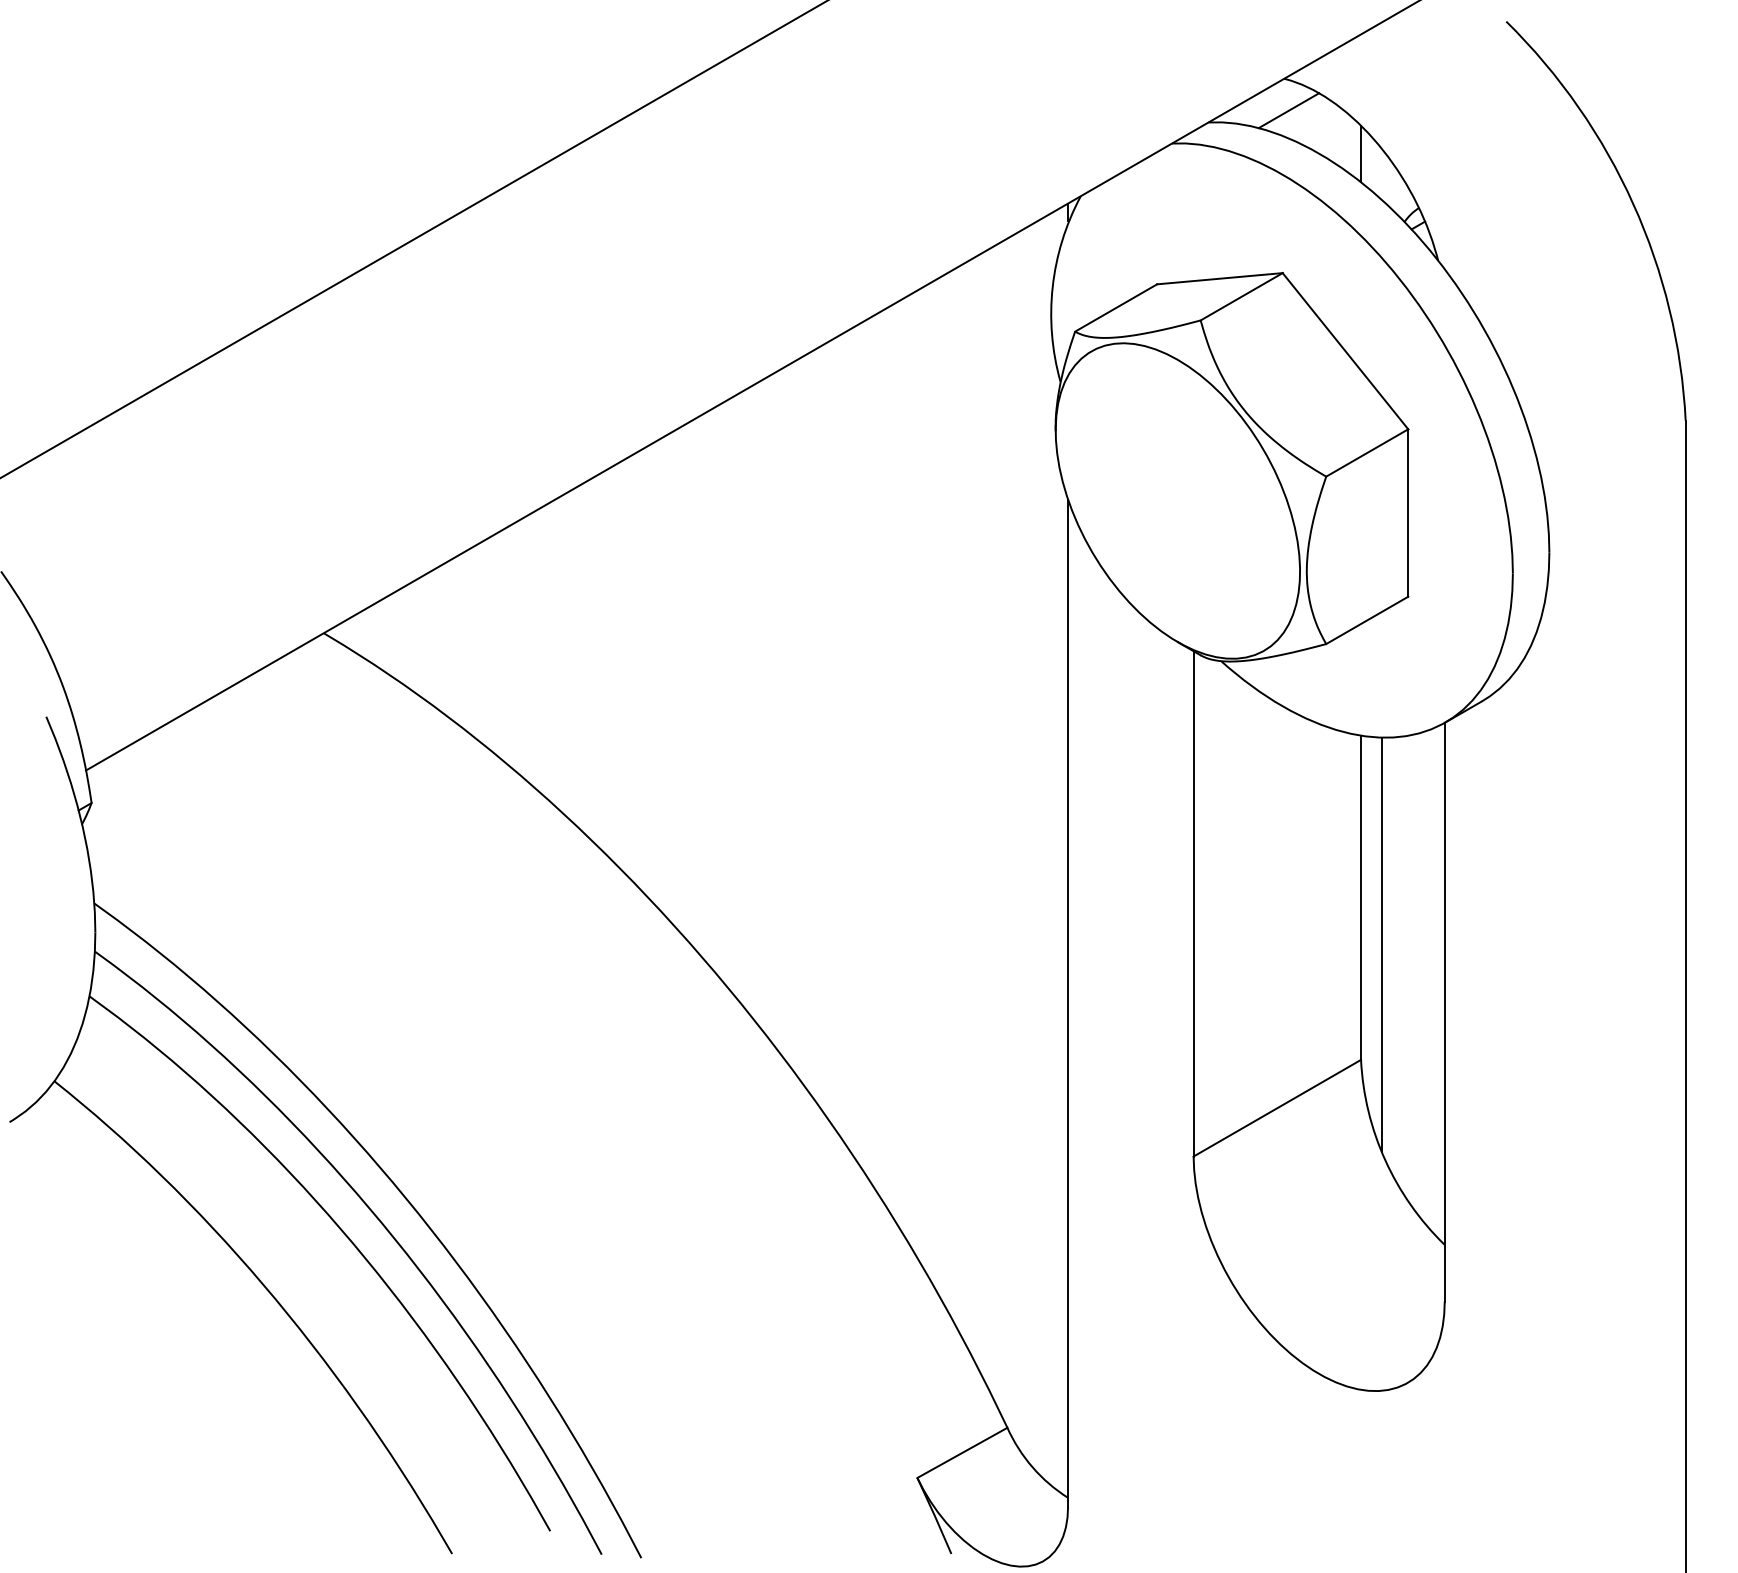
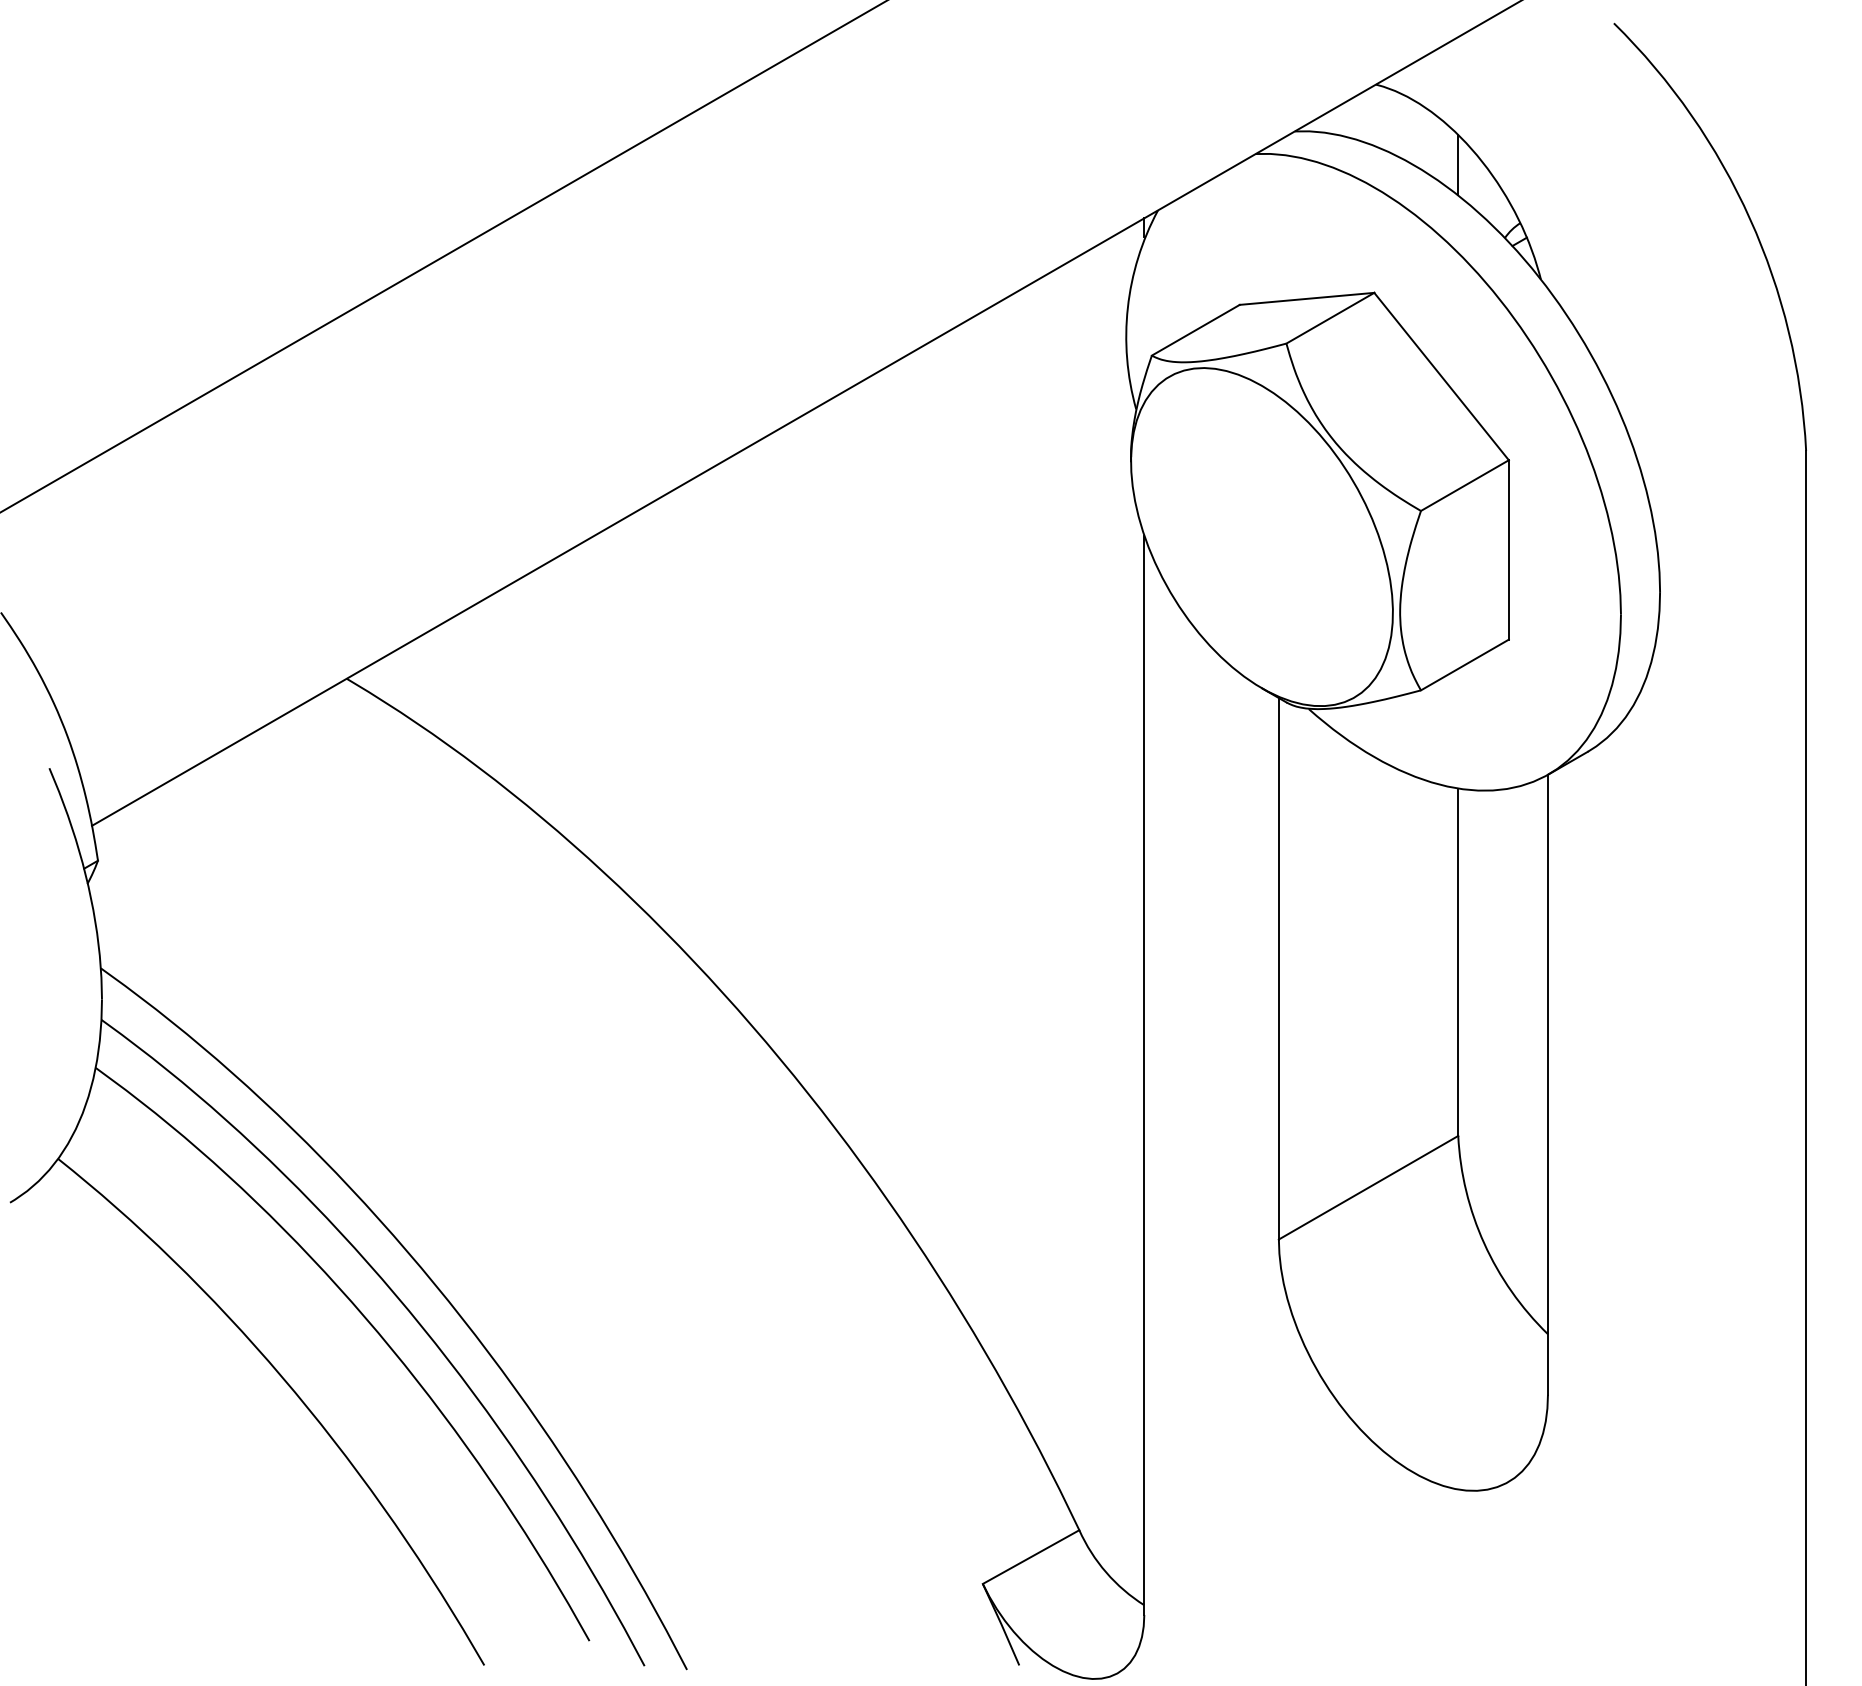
line: (1288, 110) -> (1380, 118), removed
line: (1381, 944) -> (1480, 1012), removed

